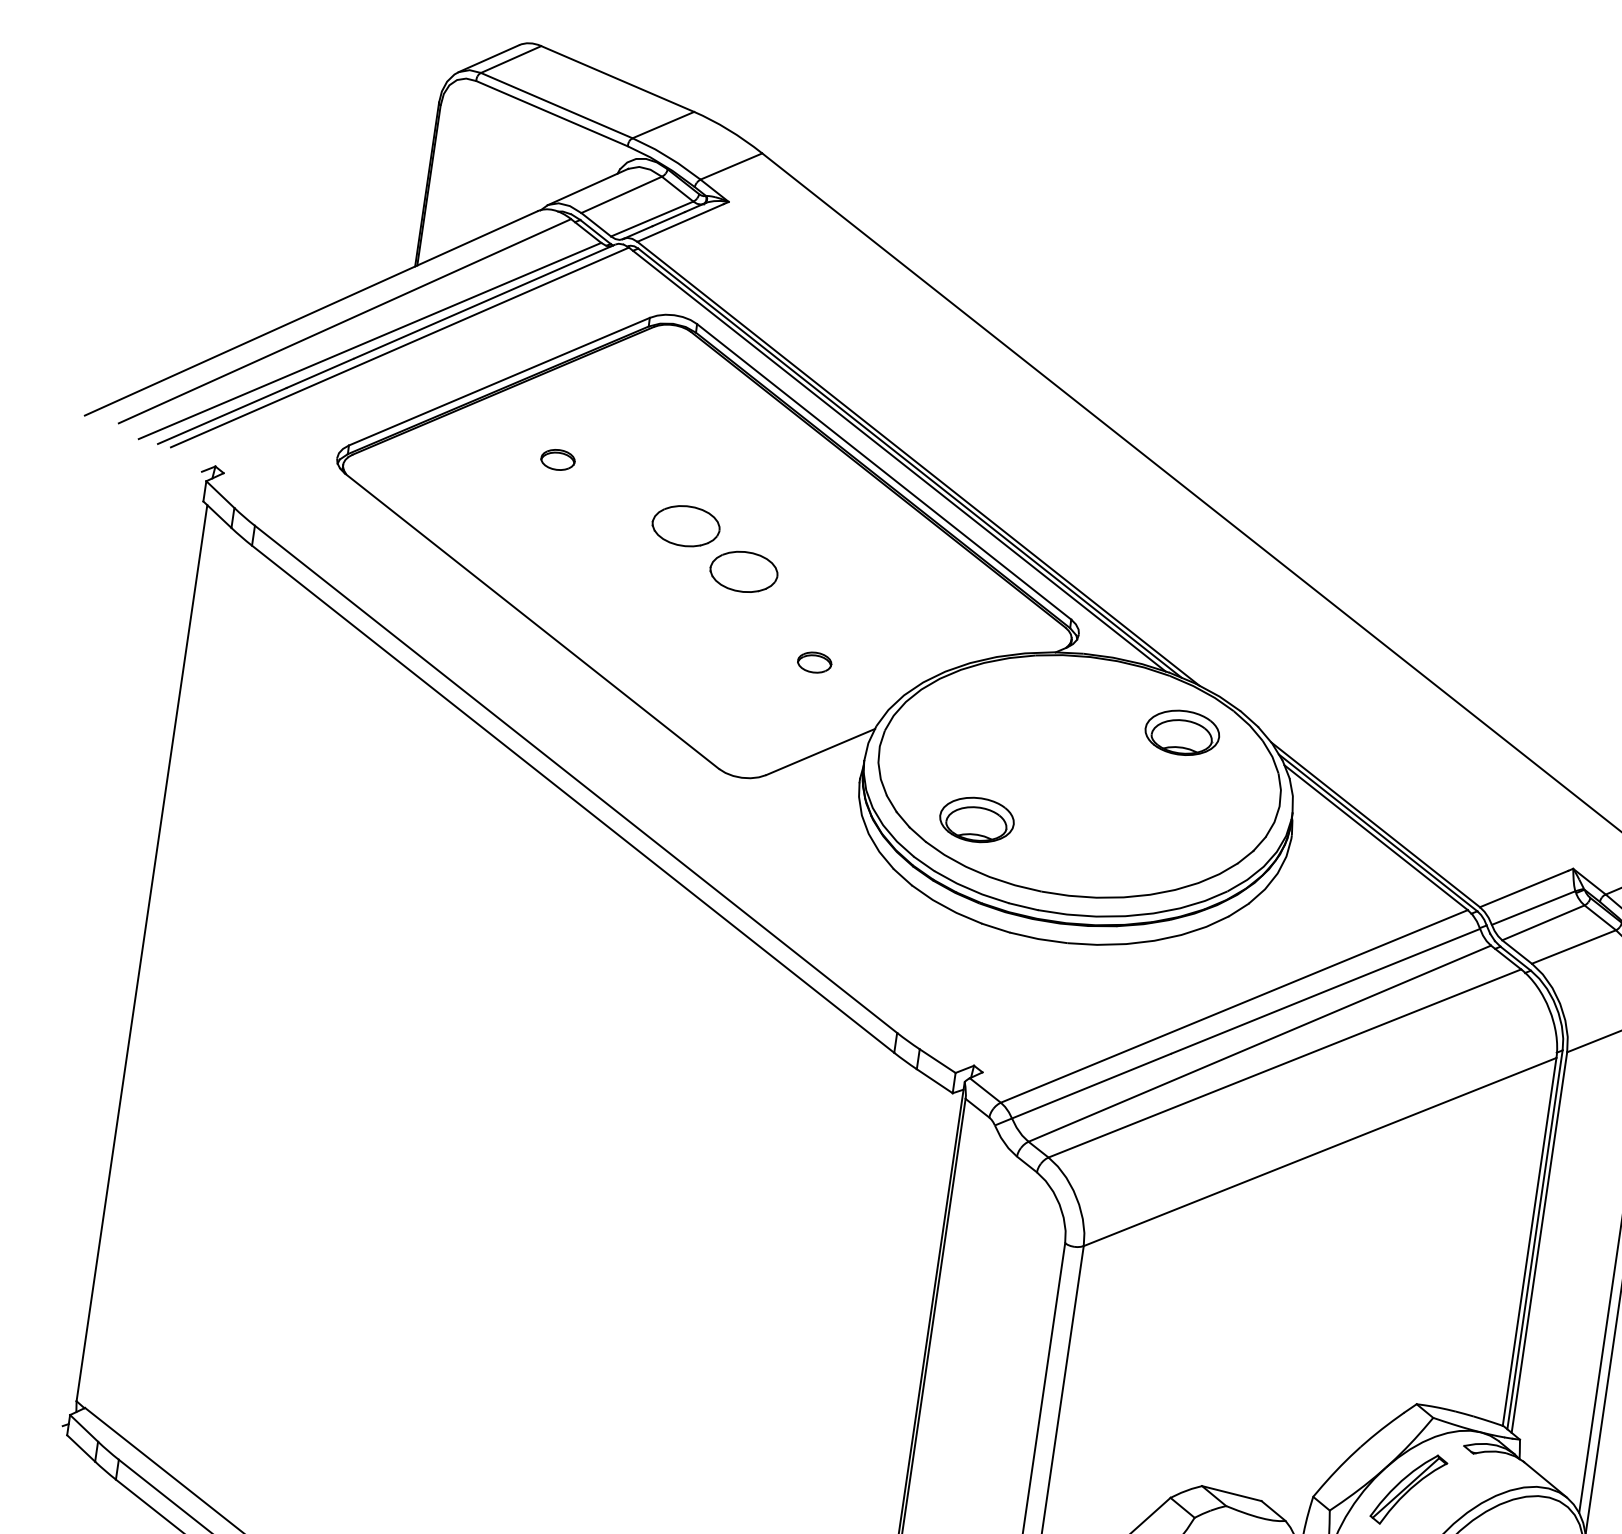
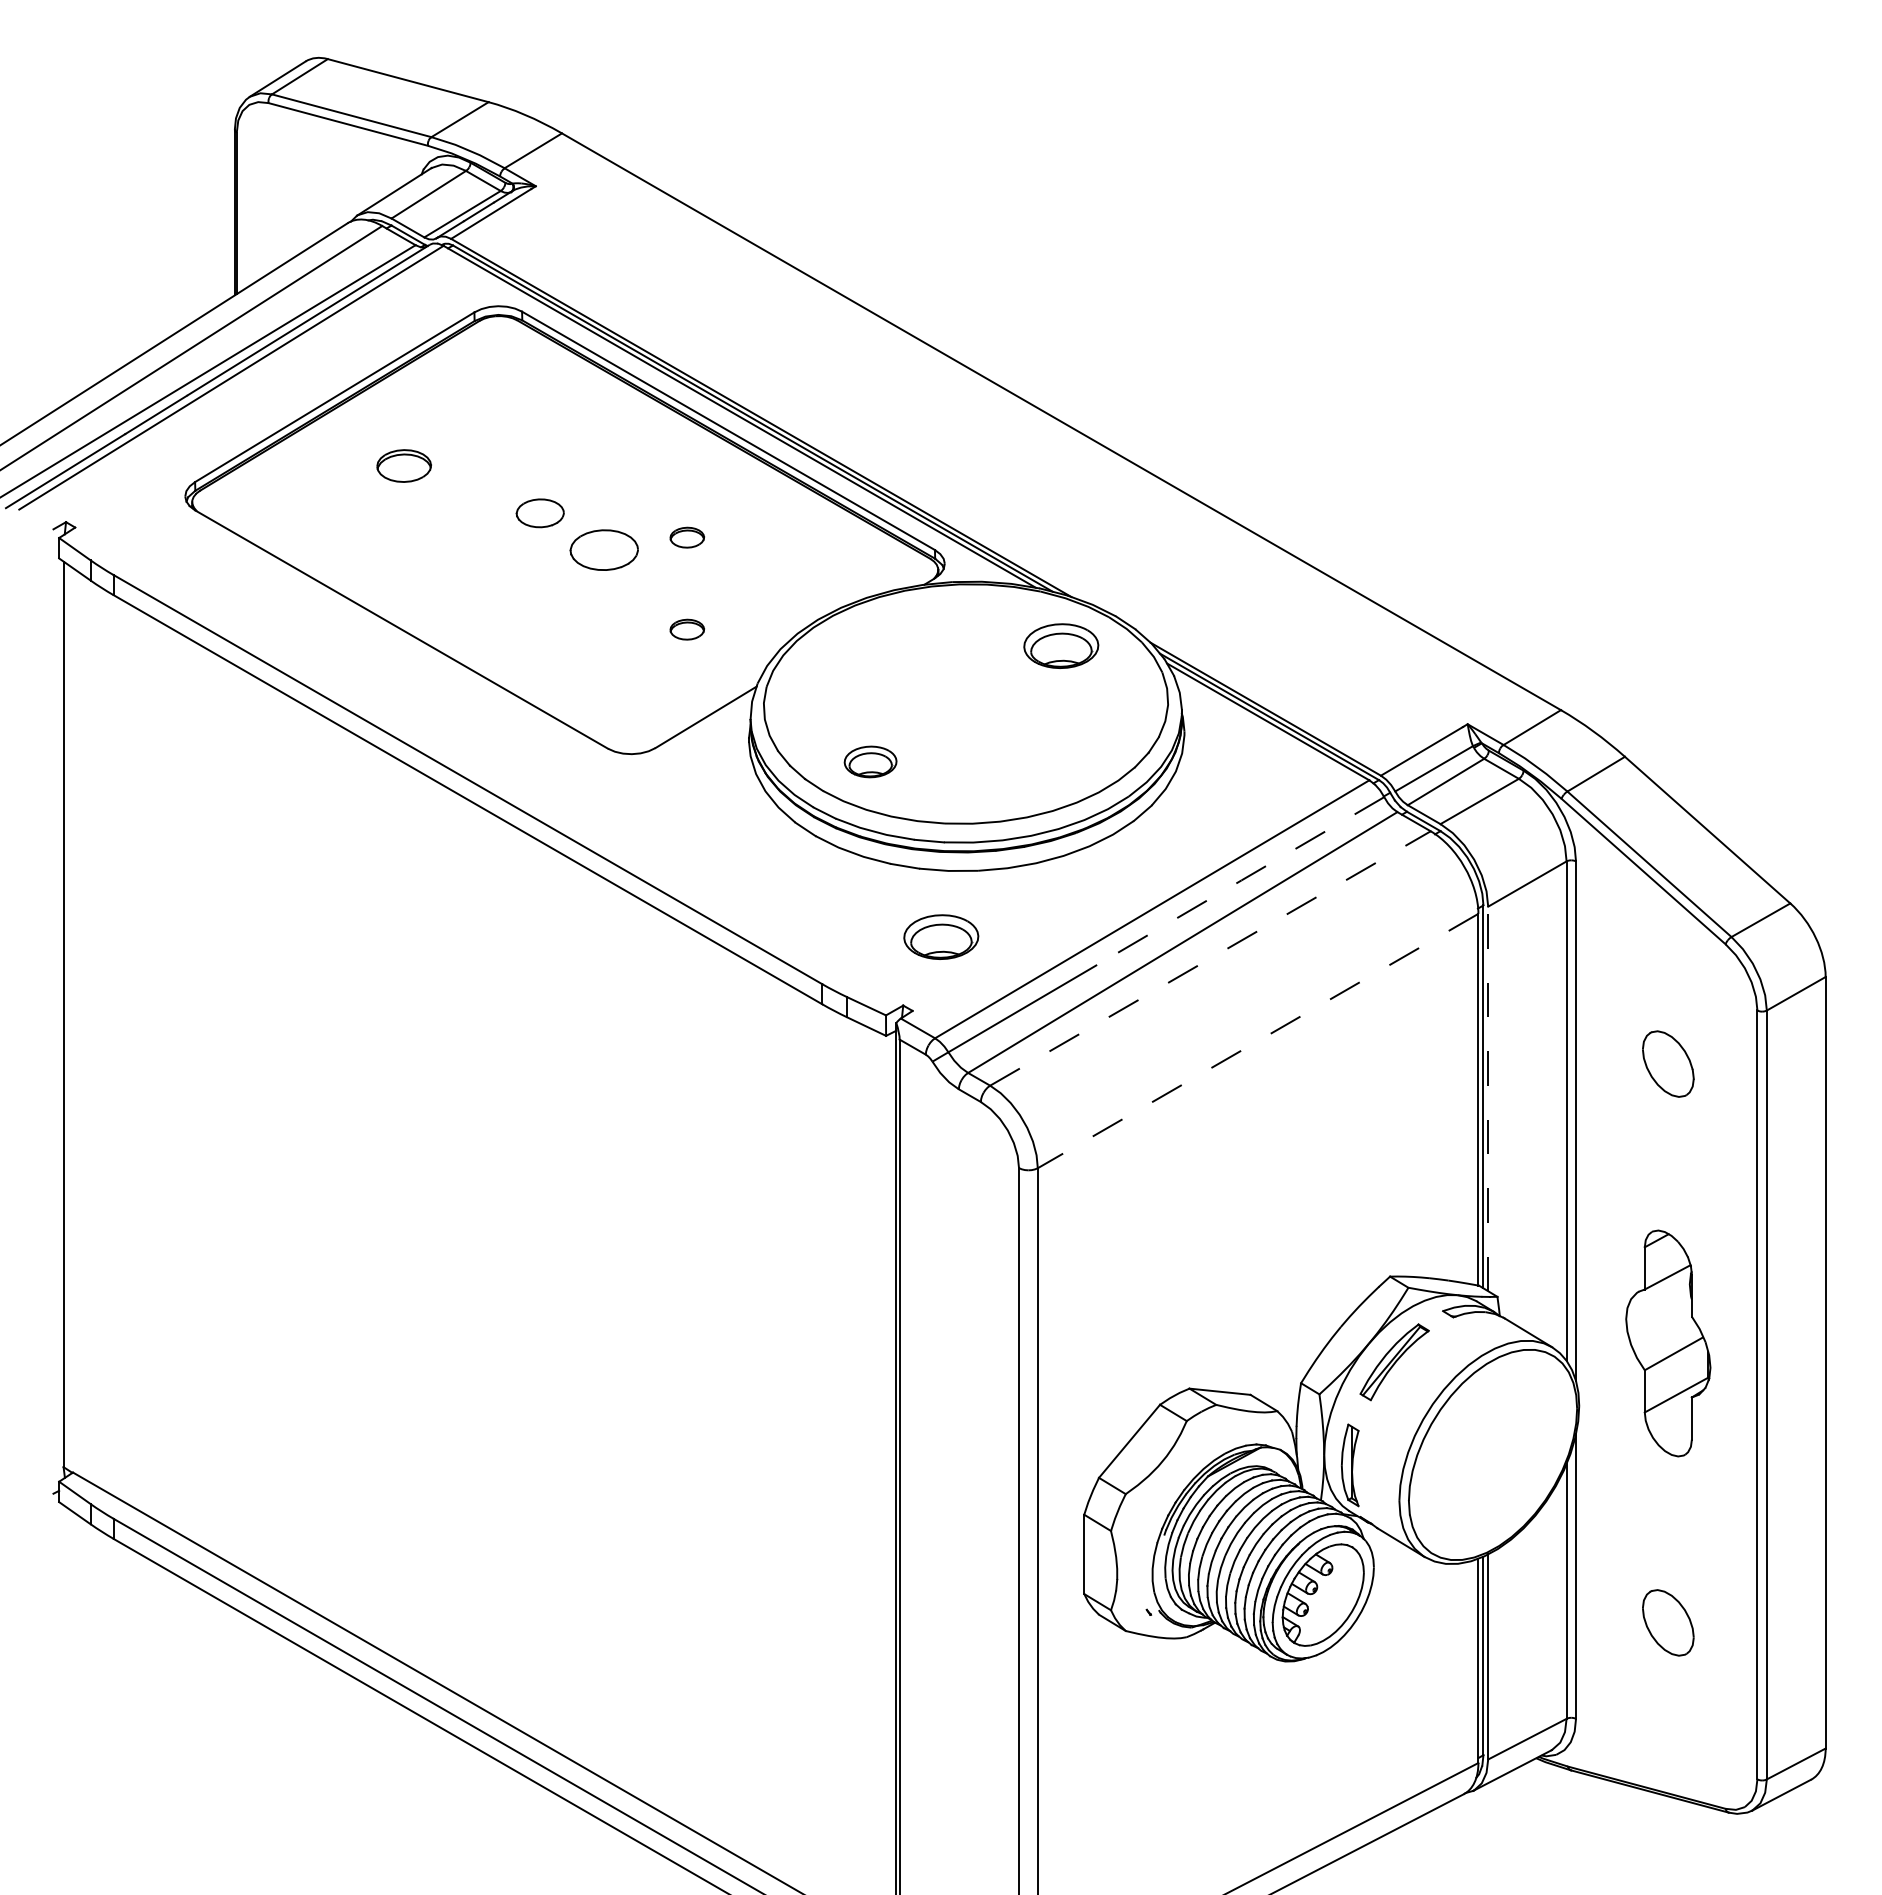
part: (557, 460) -> (403, 466), size x1.6
part: (685, 526) -> (539, 513), size x0.7
part: (827, 571) -> (686, 537), added
part: (976, 819) -> (870, 761), size x0.7
line: (1325, 990) -> (1240, 880), solid -> dashed
part: (1021, 1002) -> (941, 936), added
line: (1284, 1063) -> (1210, 958), solid -> dashed
line: (1319, 1152) -> (1257, 1041), solid -> dashed
line: (1539, 1242) -> (1488, 1098), solid -> dashed

